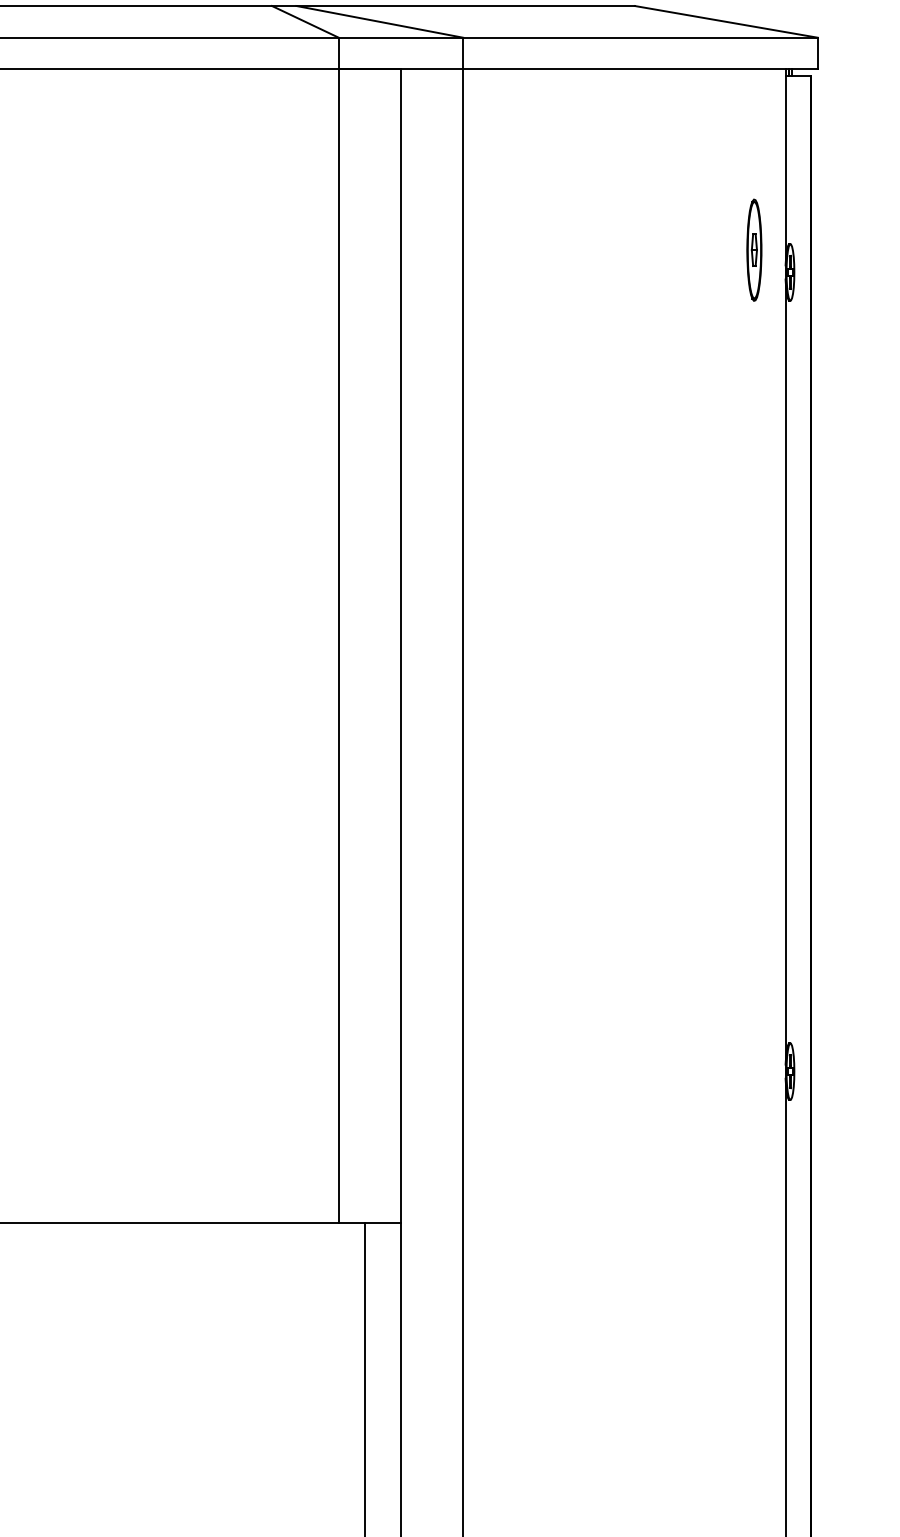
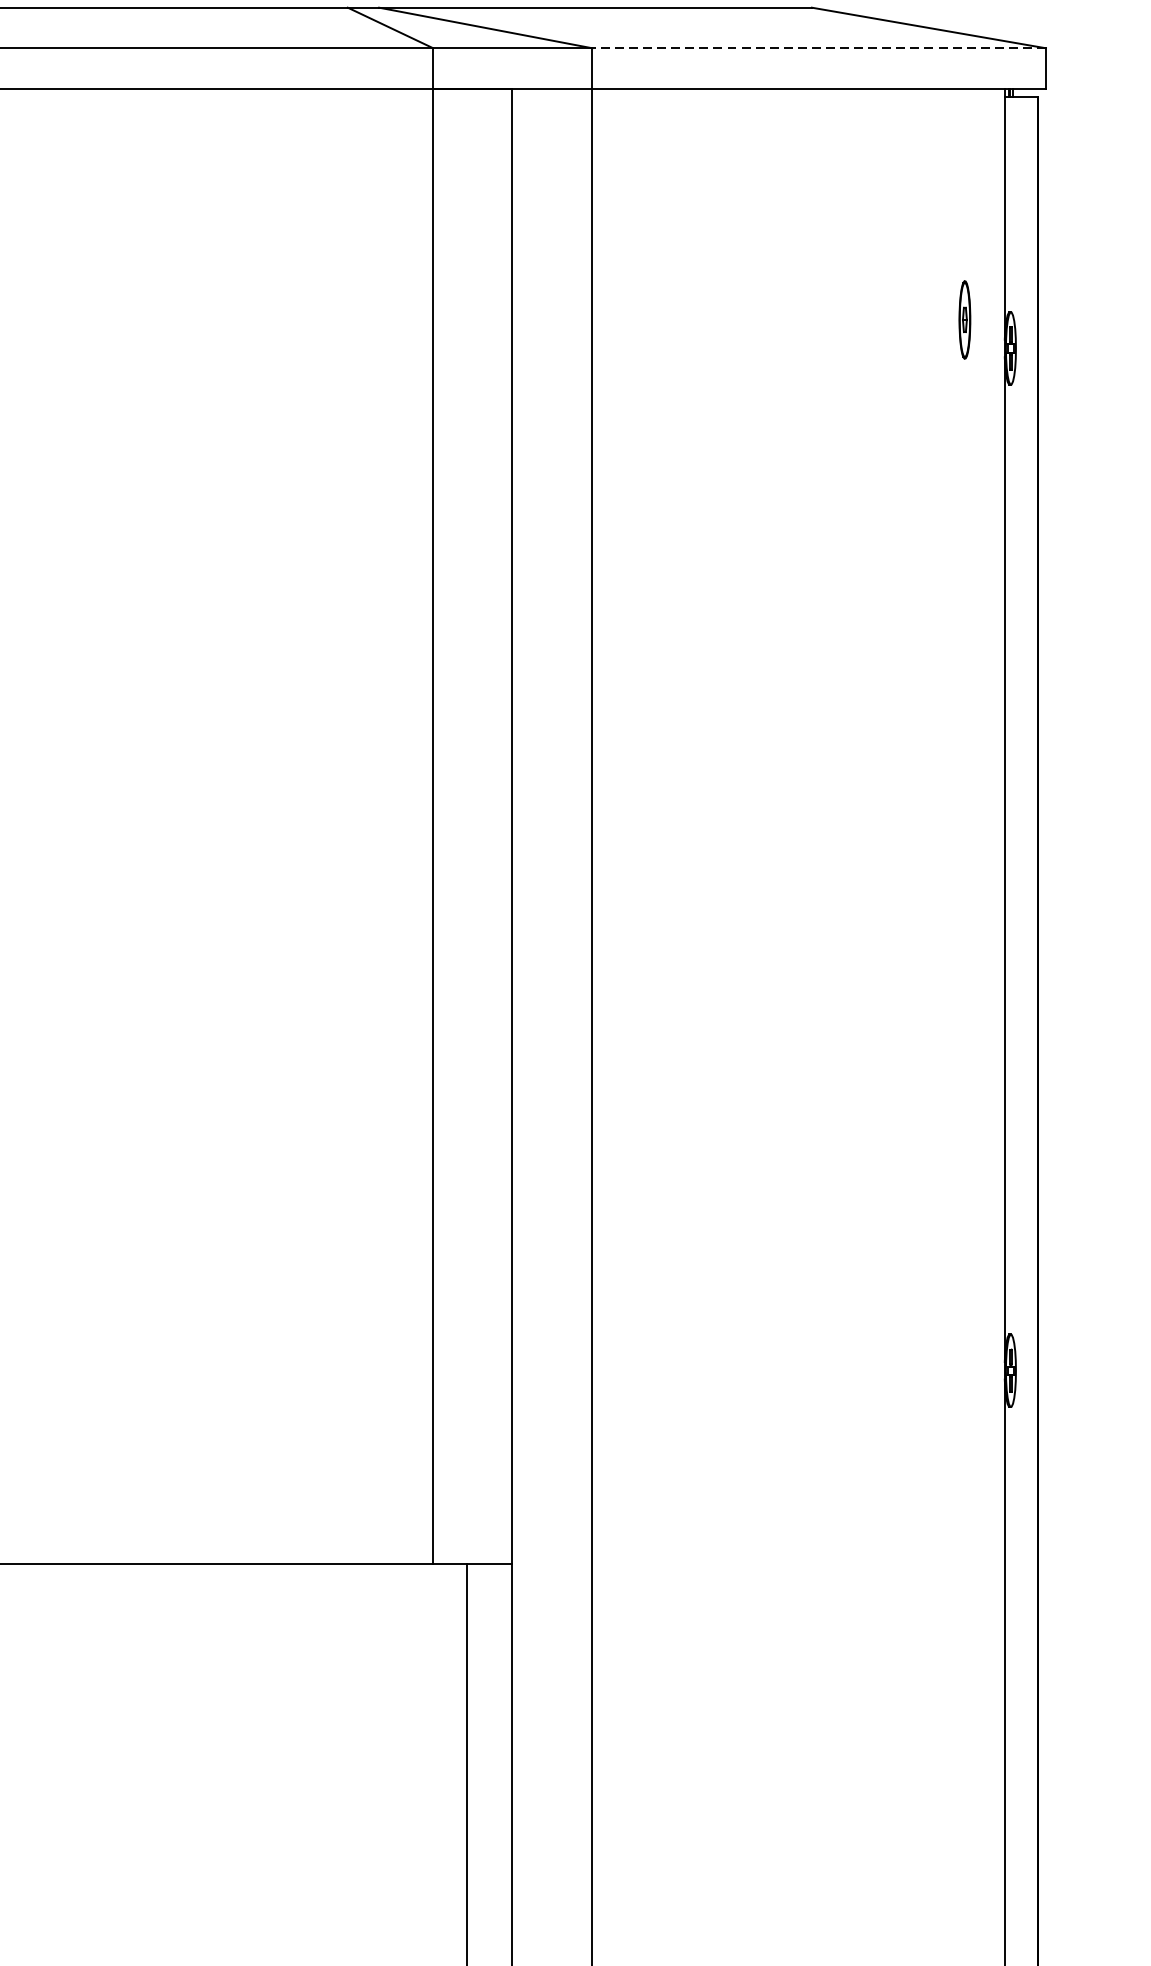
line: (640, 37) -> (819, 47), solid -> dashed
part: (754, 249) -> (964, 319), size x0.6

